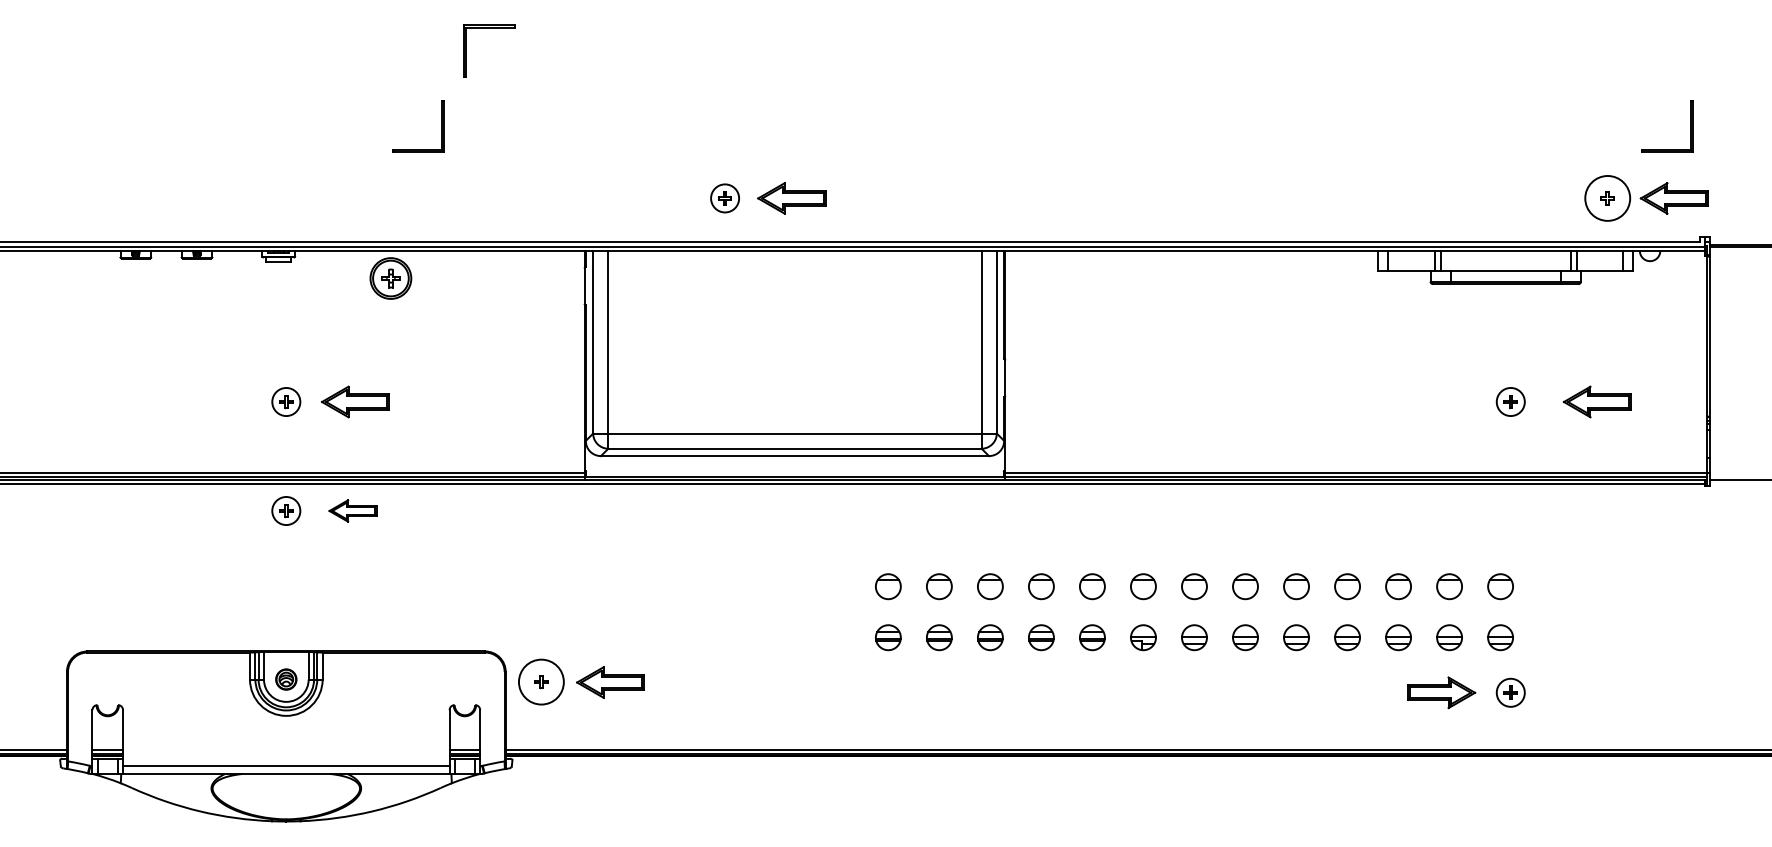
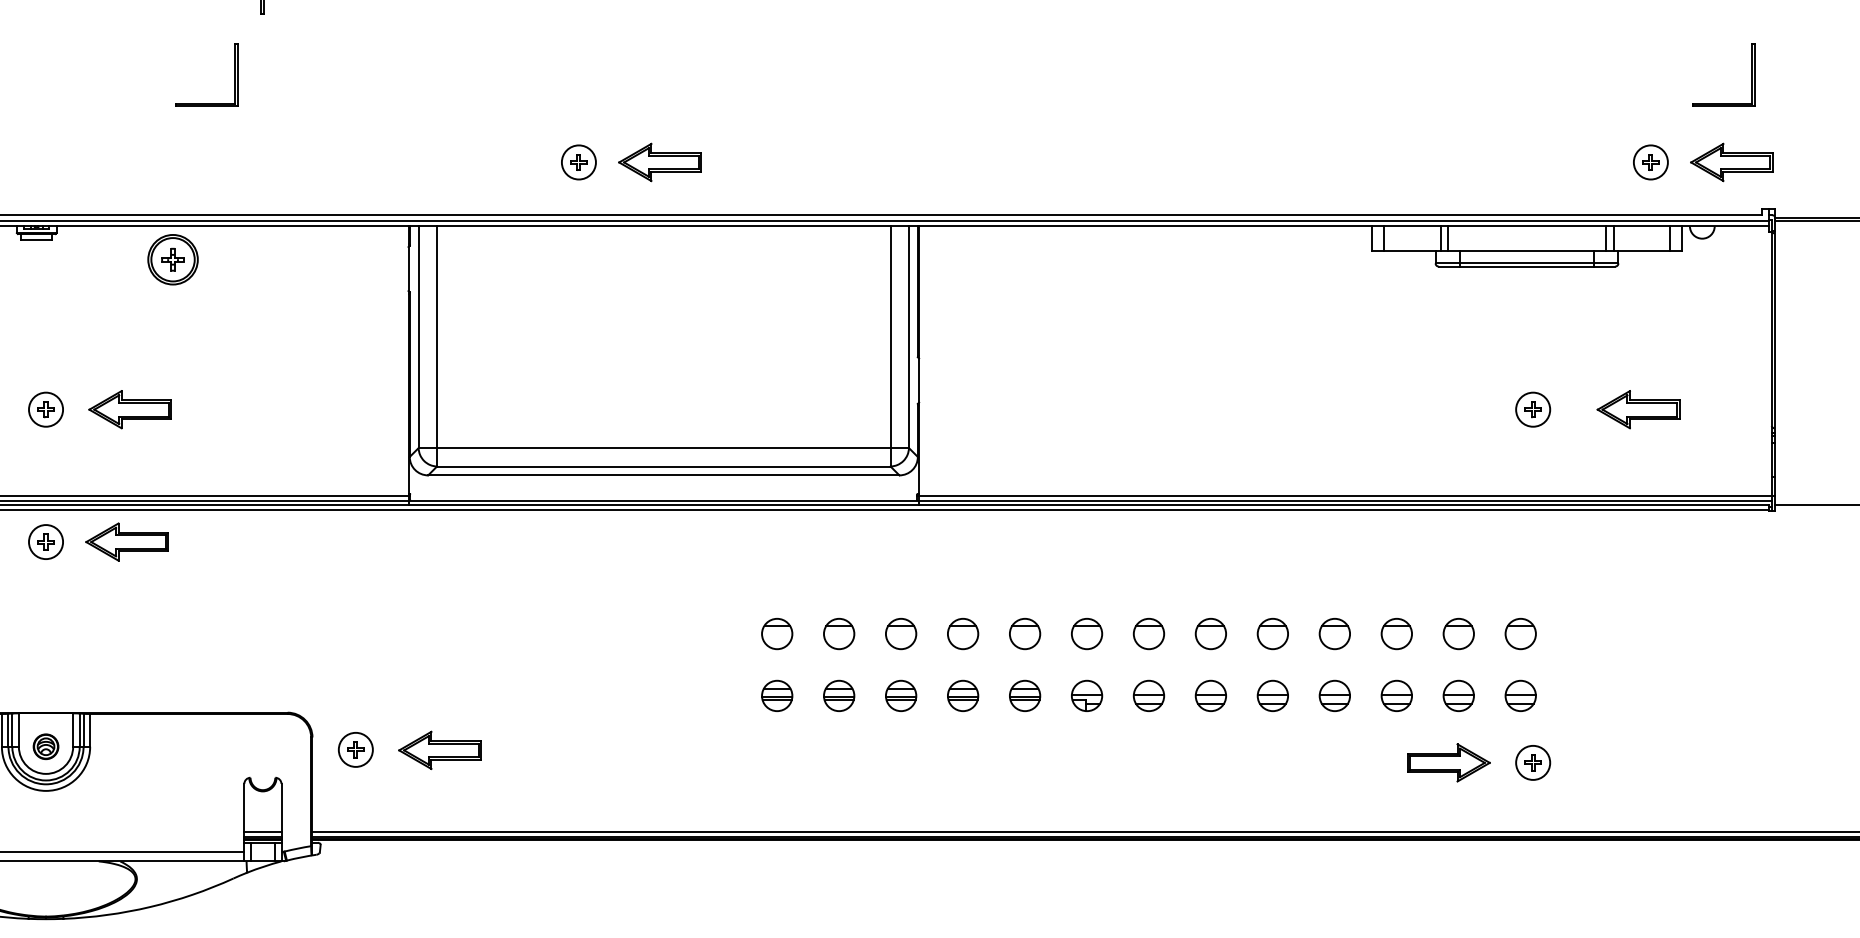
circle: (1607, 198) -> (1650, 162), size x0.62
part: (352, 510) -> (126, 541), size x1.43
circle: (541, 682) -> (355, 750), size x0.62

